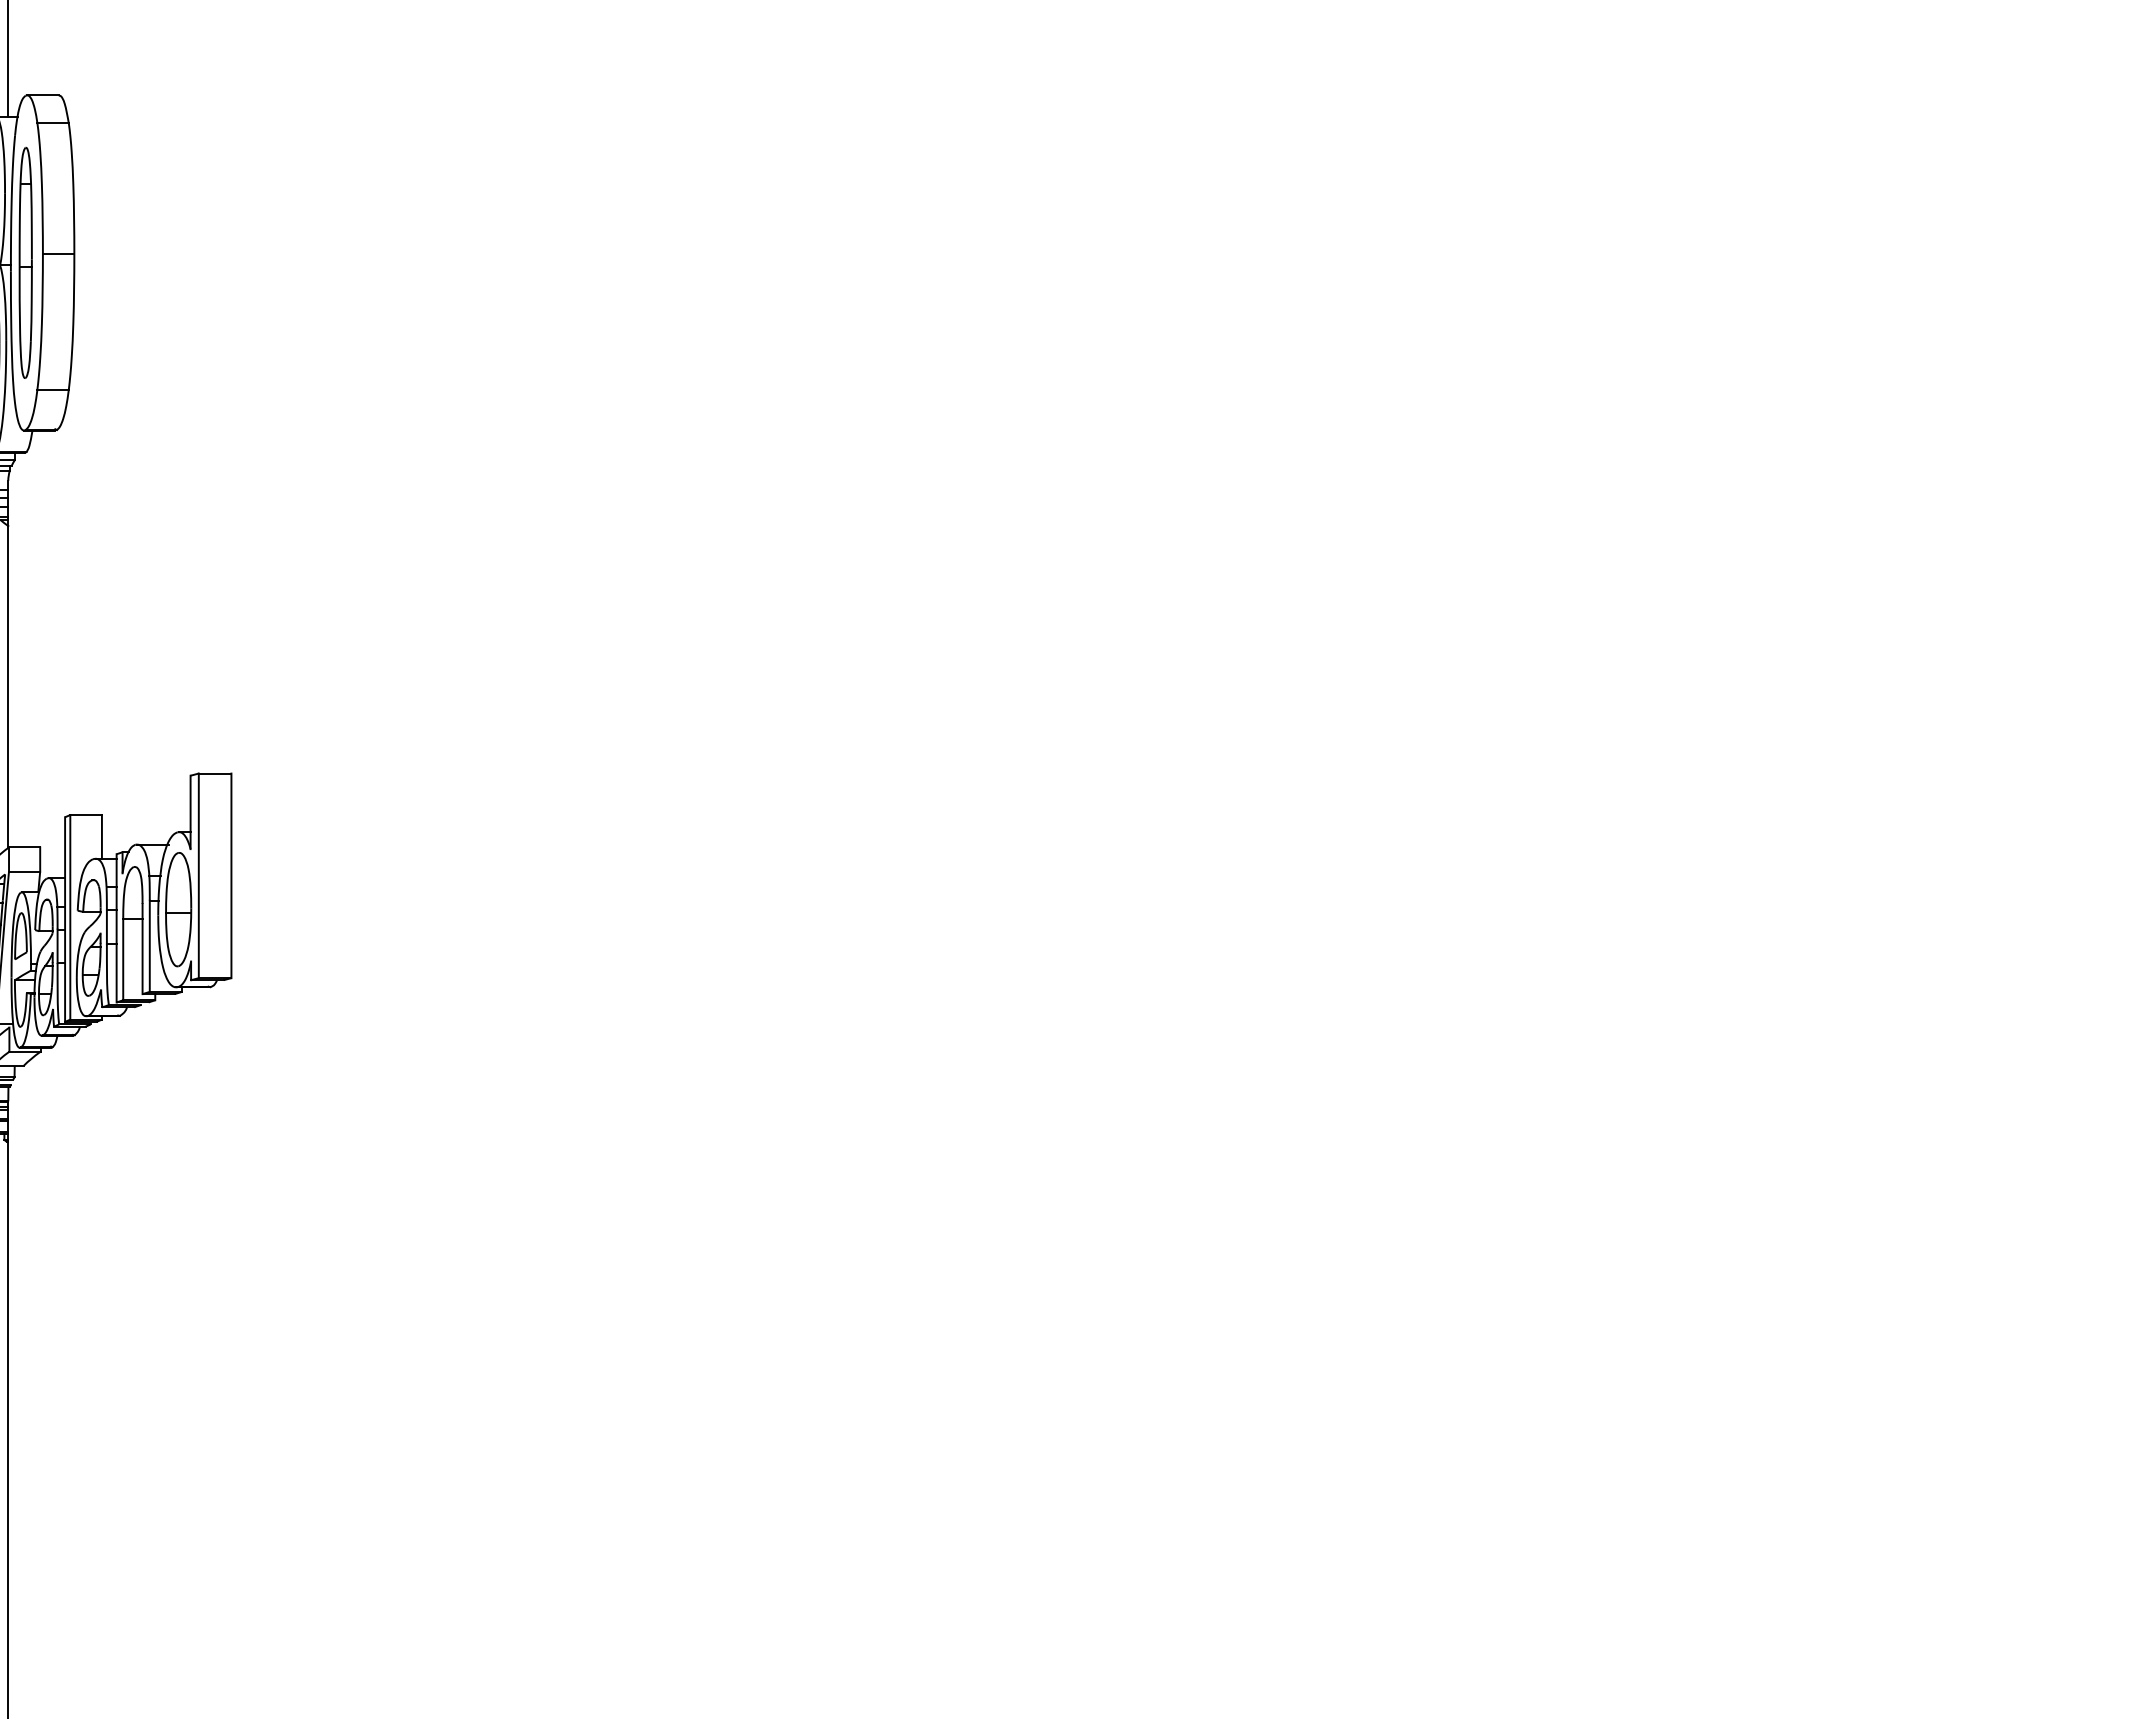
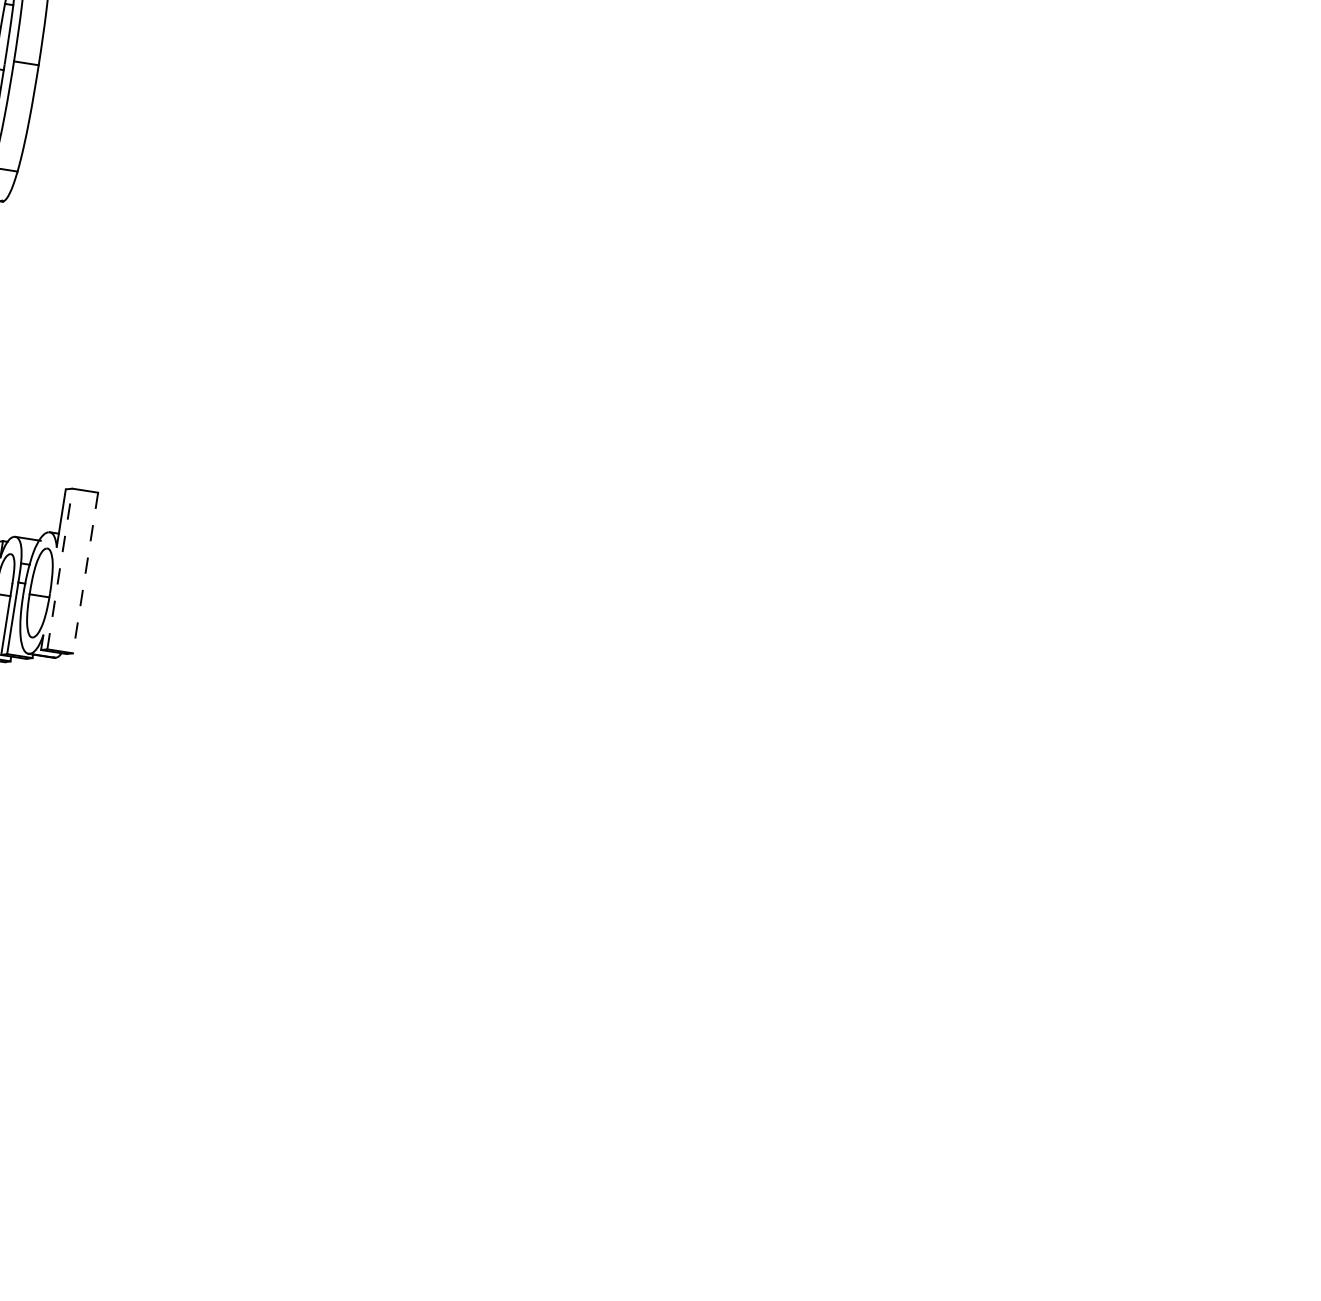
line: (198, 875) -> (59, 568), solid -> dashed
line: (231, 876) -> (85, 573), solid -> dashed

